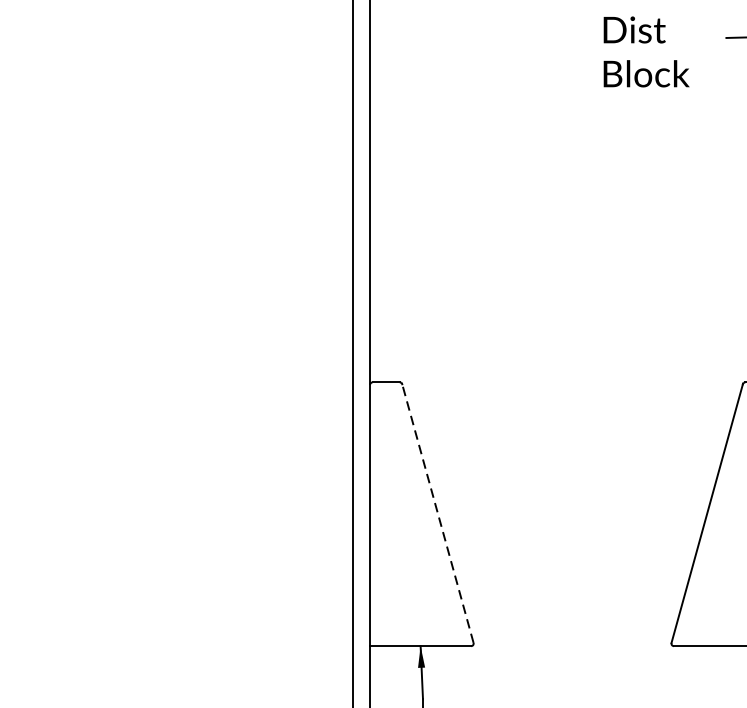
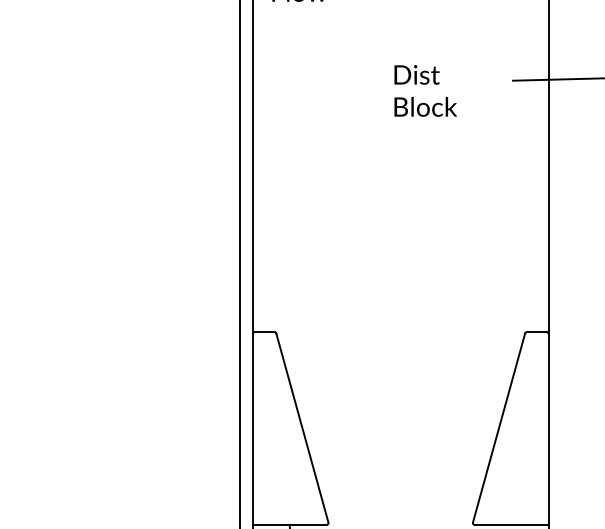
text: (646, 51) -> (425, 90), moved
line: (438, 514) -> (302, 428), dashed -> solid

